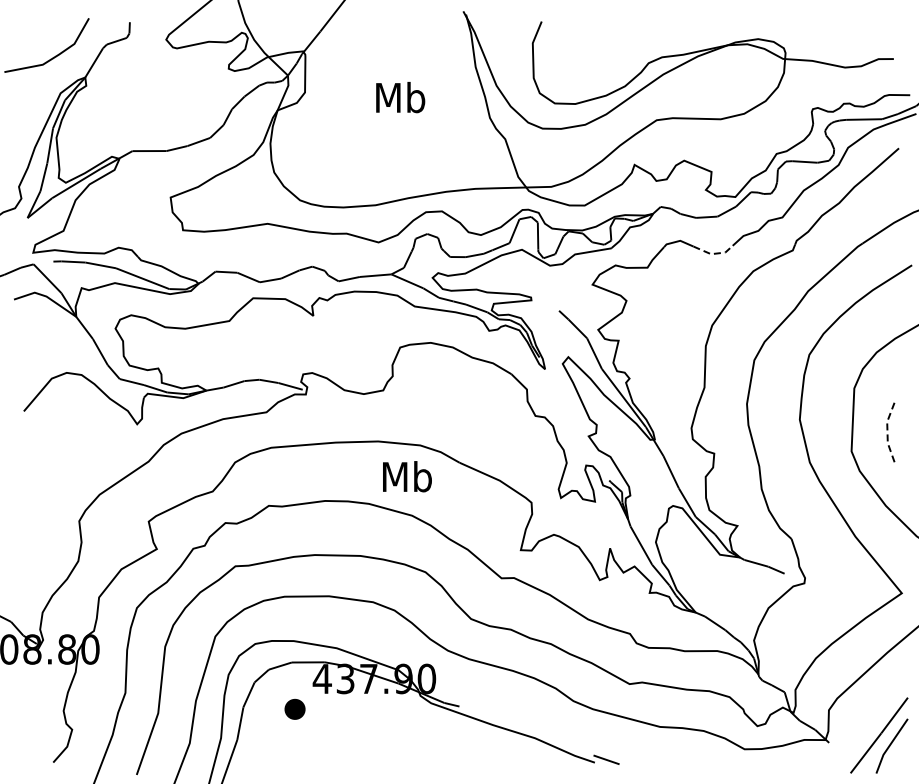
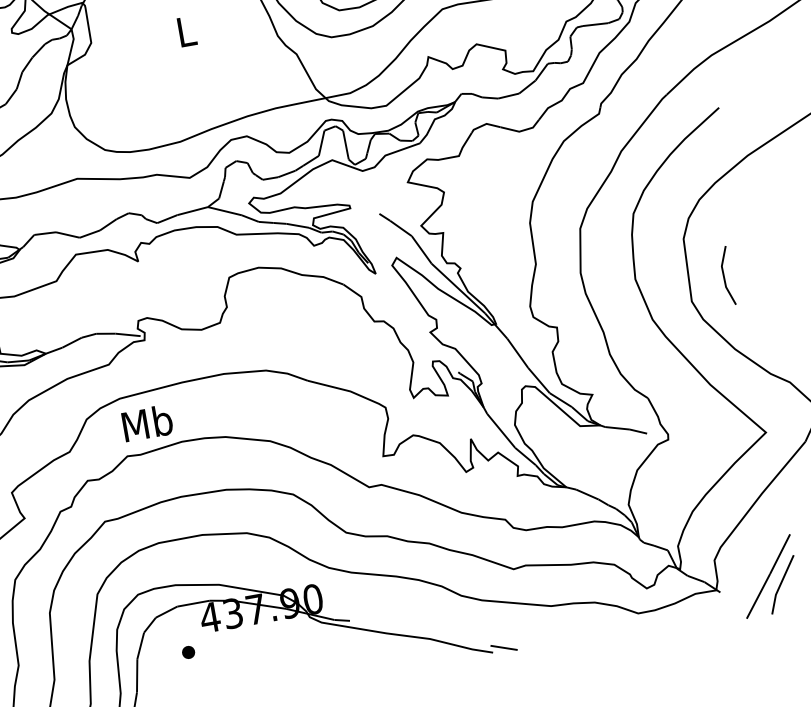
text: (400, 97) -> (186, 31), Mb -> L
line: (713, 253) -> (521, 130), dashed -> solid
line: (887, 432) -> (723, 276), dashed -> solid
text: (407, 476) -> (147, 422), moved
part: (294, 709) -> (188, 652), size x0.62

